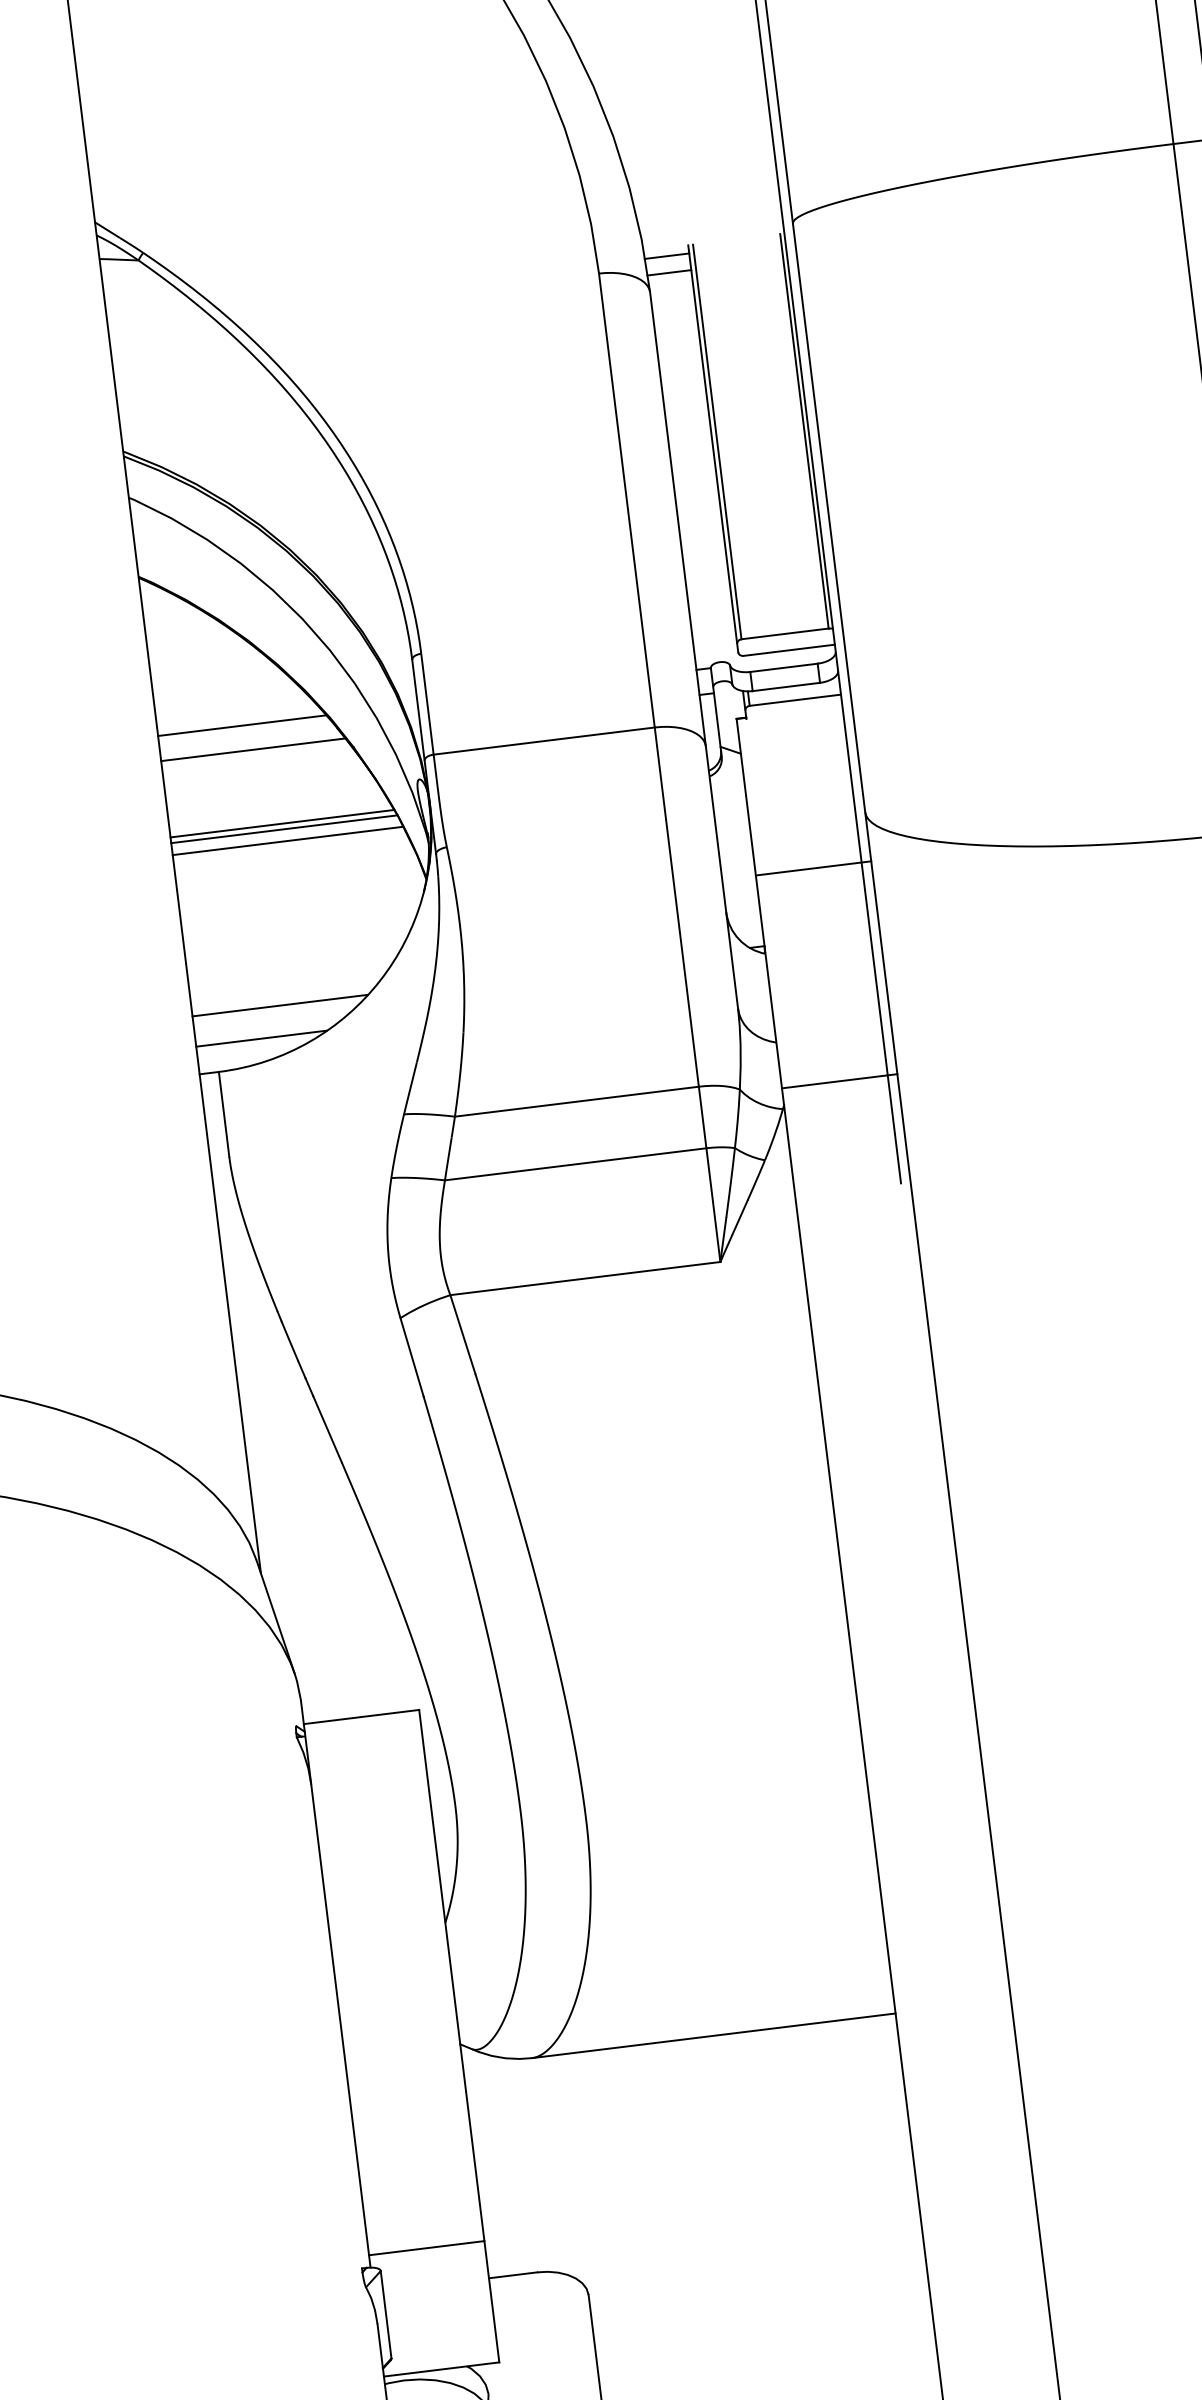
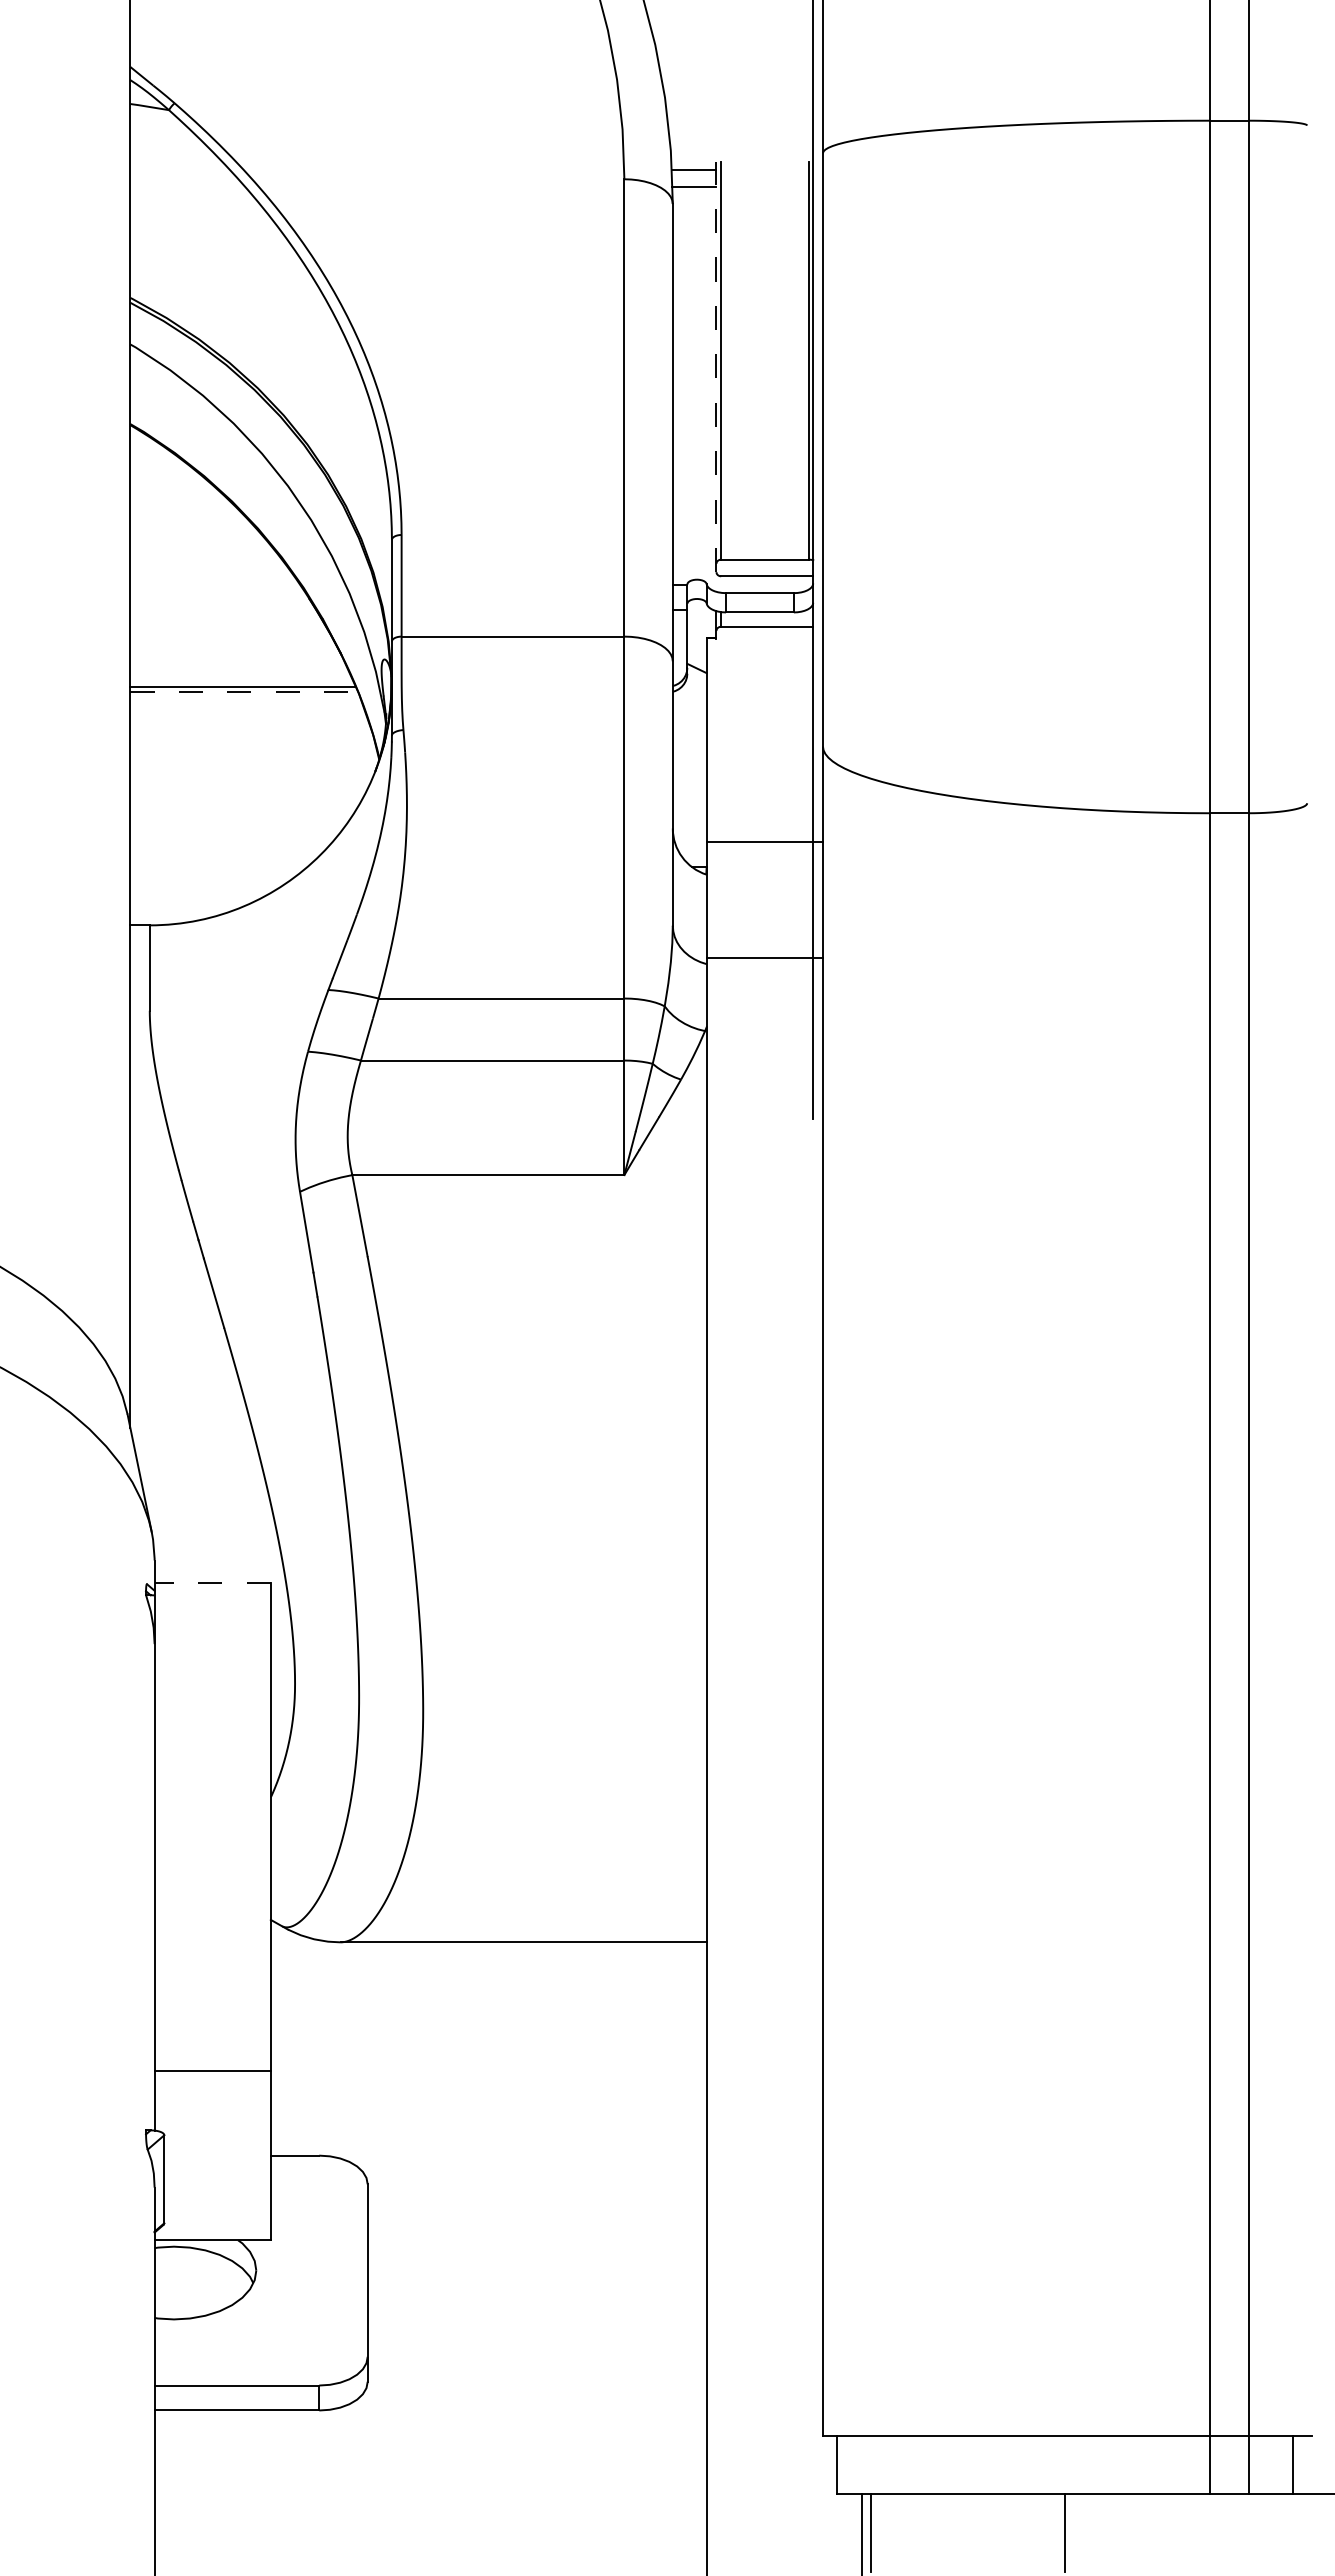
line: (713, 448) -> (716, 366), solid -> dashed
line: (241, 725) -> (214, 584), removed
line: (253, 749) -> (223, 609), removed
line: (284, 829) -> (244, 692), solid -> dashed
line: (287, 840) -> (246, 704), removed
line: (813, 868) -> (764, 841), moved
line: (280, 1006) -> (218, 867), removed
line: (261, 1038) -> (196, 897), removed
line: (839, 1081) -> (764, 958), moved
line: (361, 1717) -> (212, 1583), solid -> dashed
line: (426, 2248) -> (212, 2071), moved

